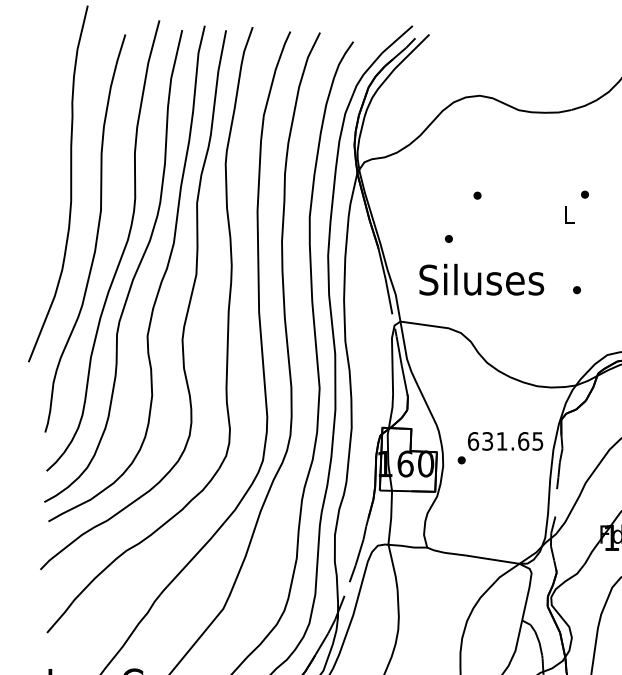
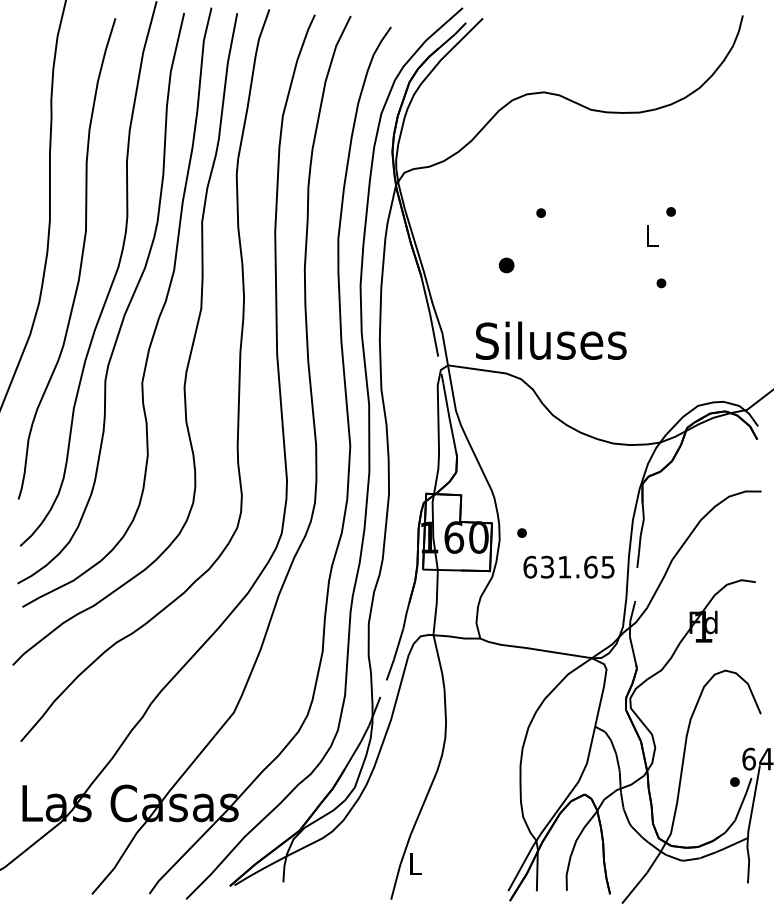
part: (448, 238) -> (506, 265), size x1.6
text: (481, 279) -> (551, 340), moved
part: (577, 290) -> (661, 283), moved
text: (505, 440) -> (568, 566), moved

